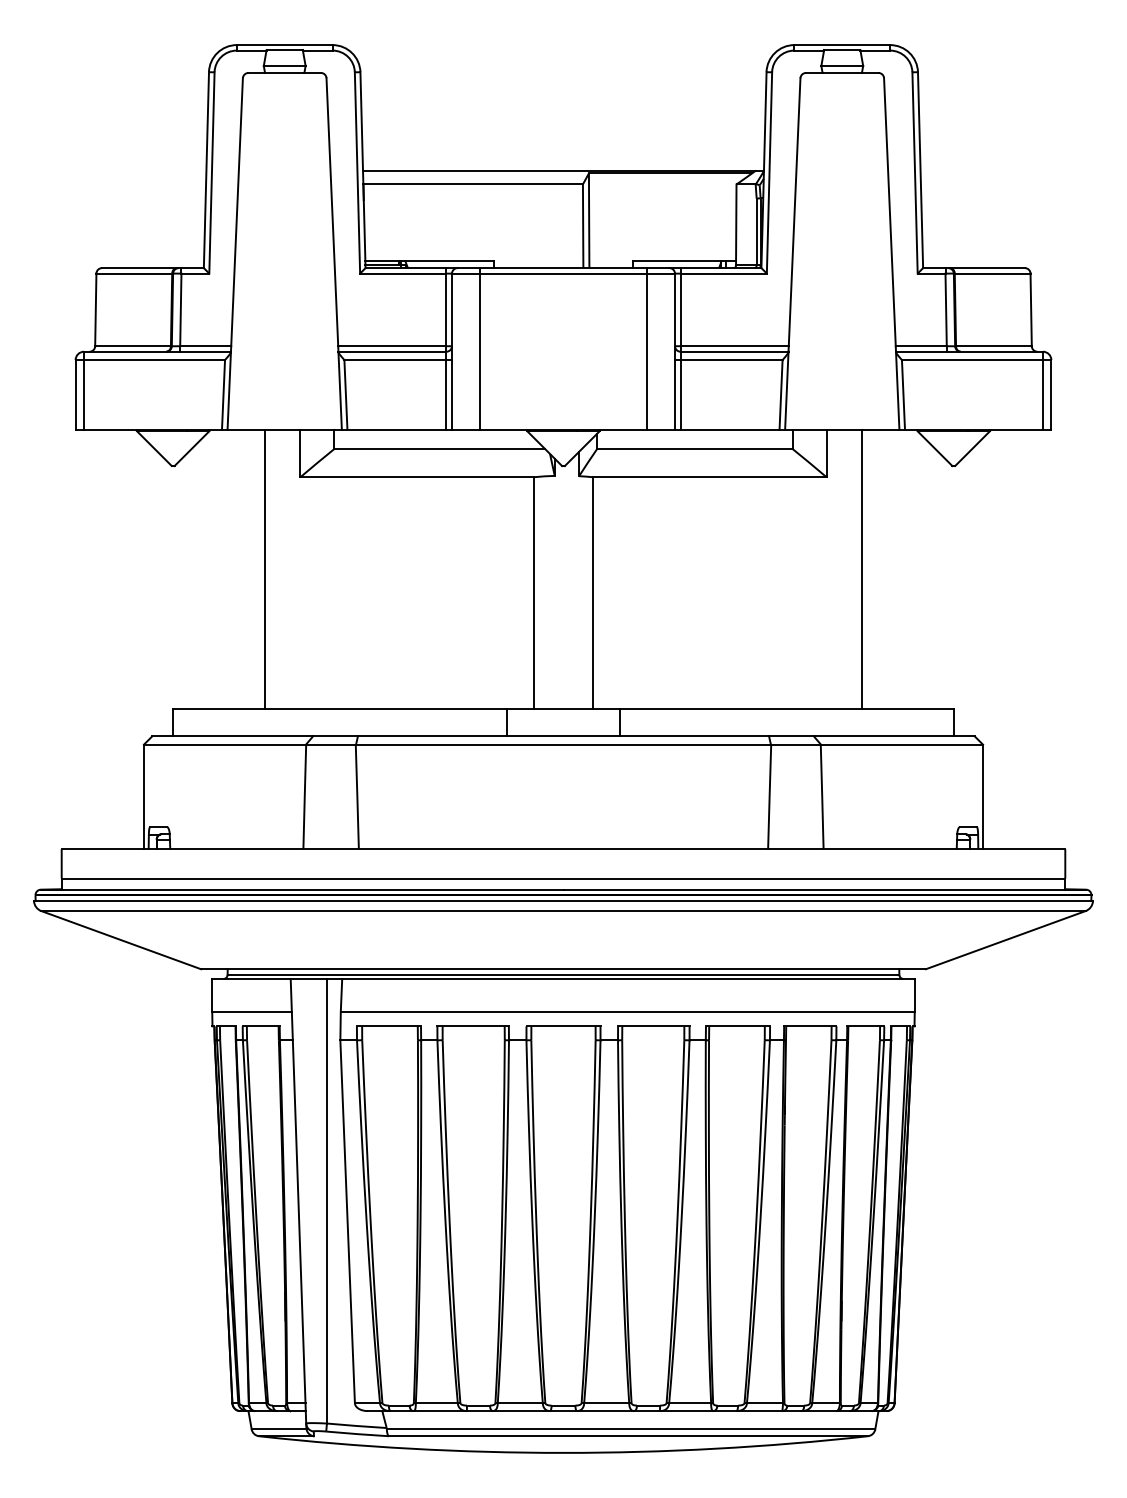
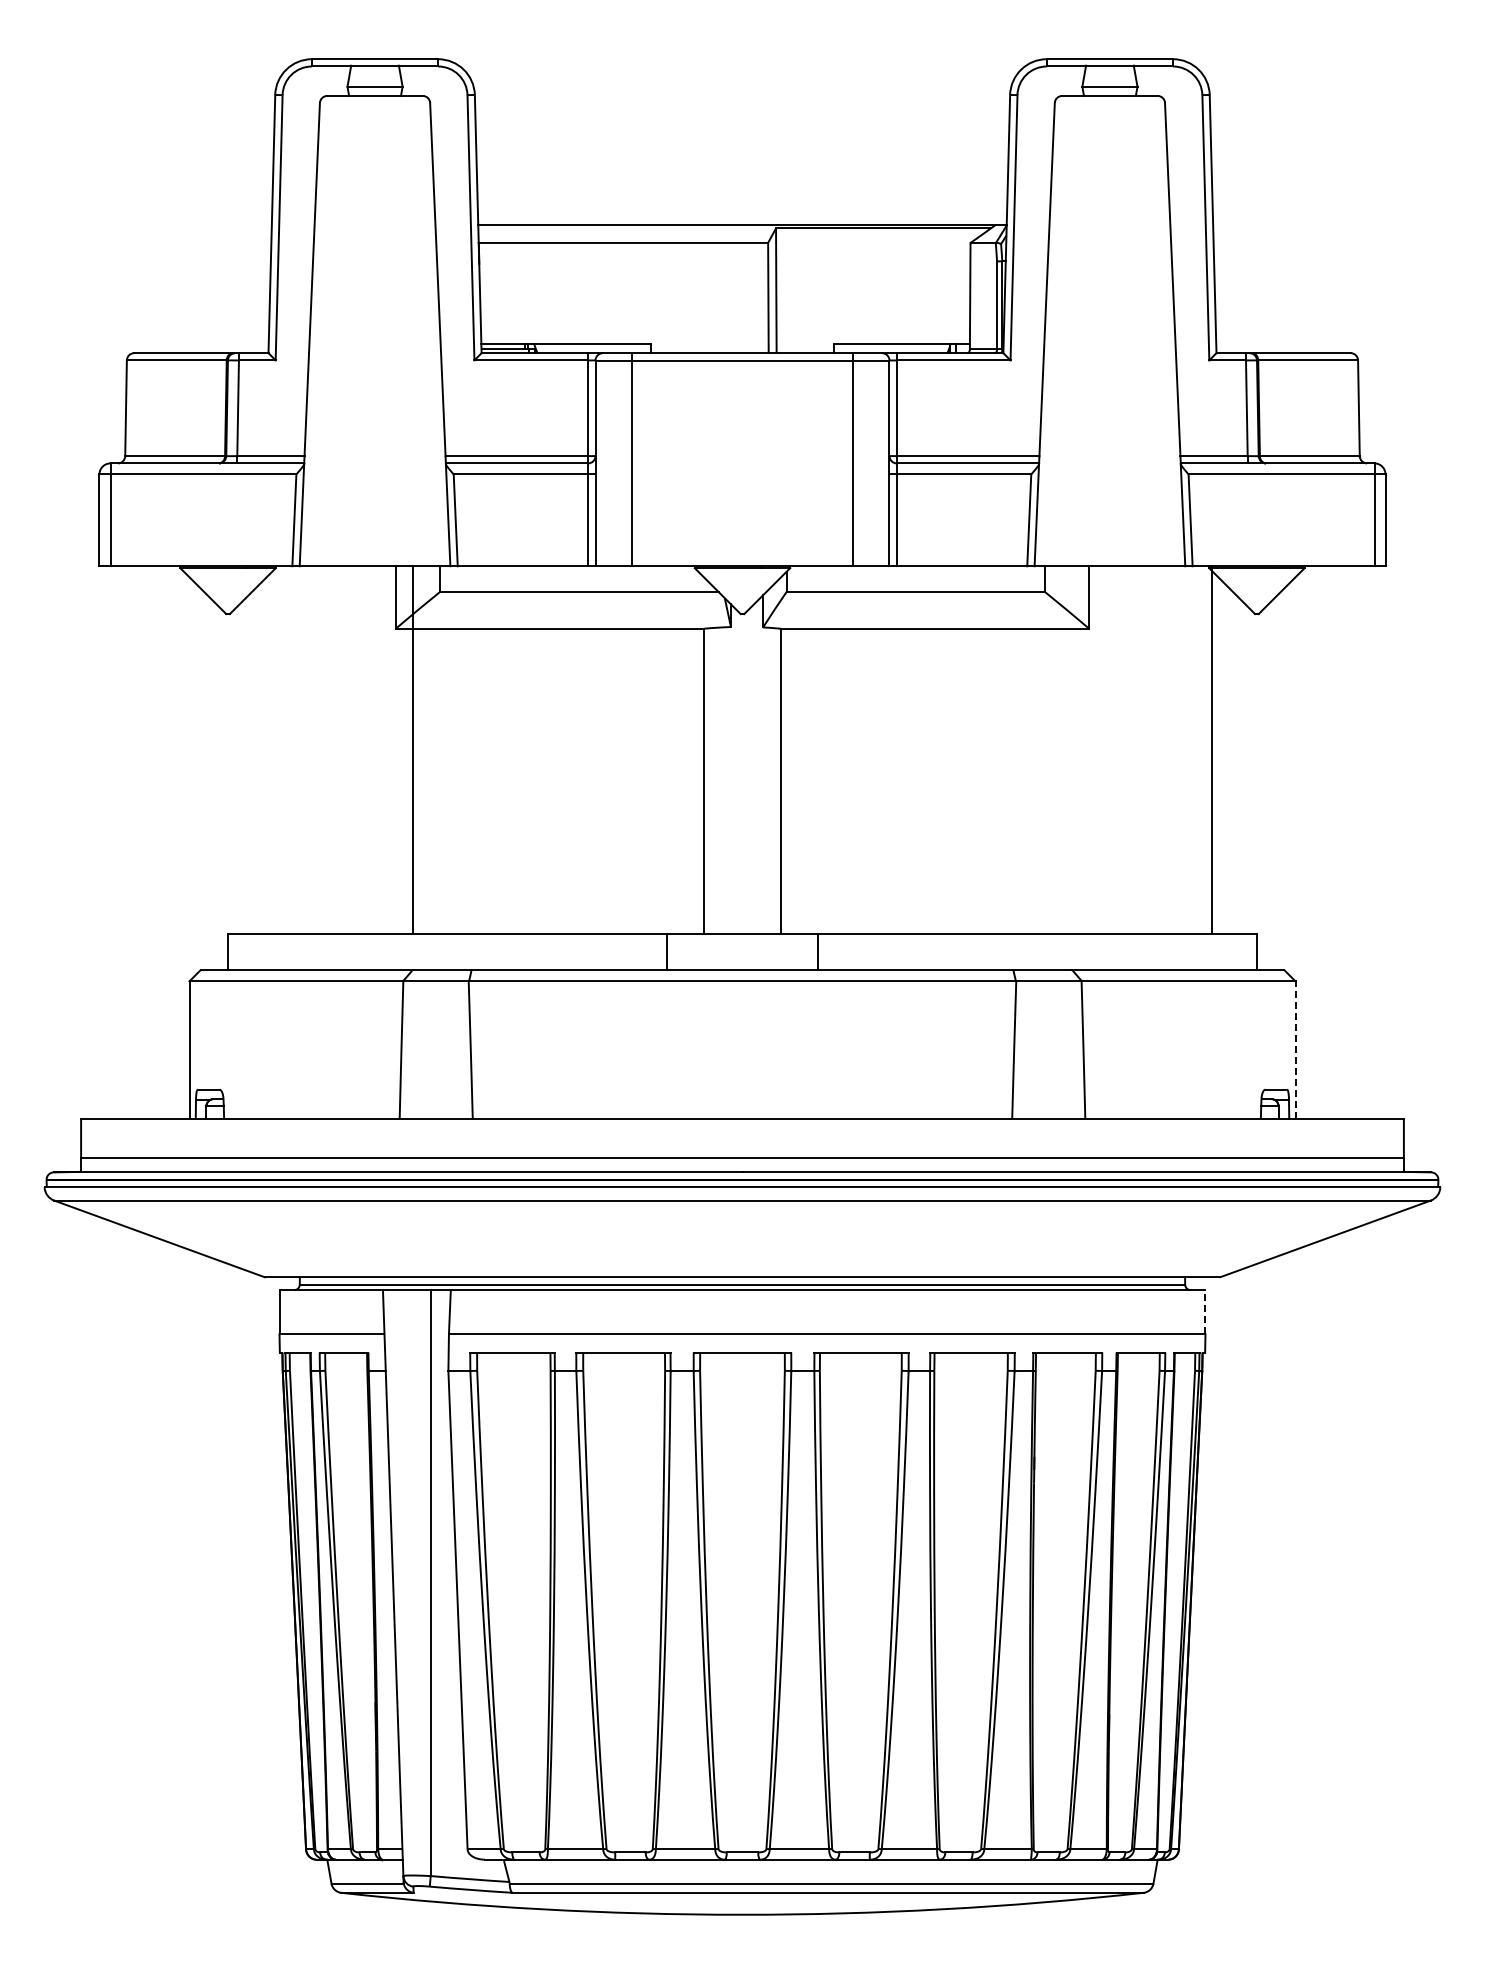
line: (264, 568) -> (413, 749), moved
line: (862, 568) -> (1211, 749), moved
line: (983, 797) -> (1295, 1050), solid -> dashed
line: (914, 995) -> (1205, 1311), solid -> dashed

